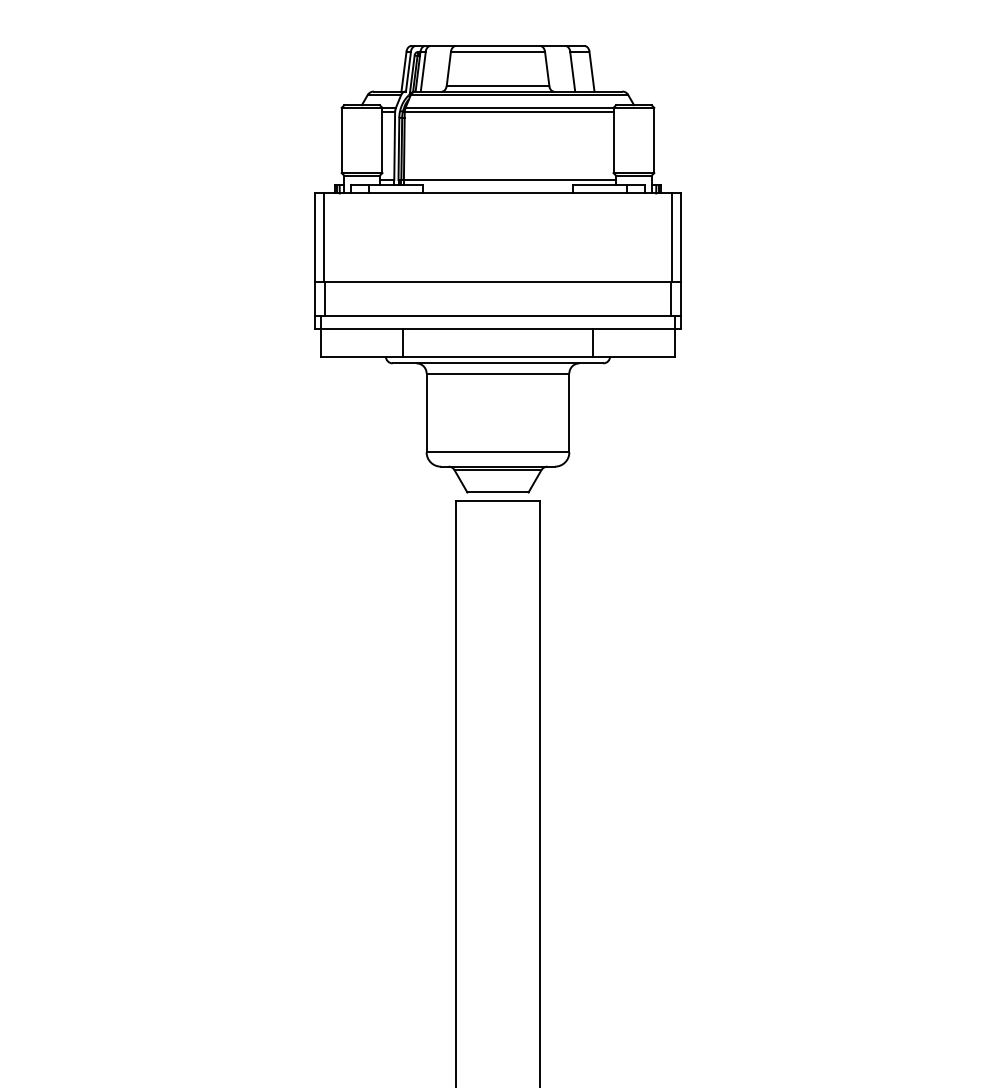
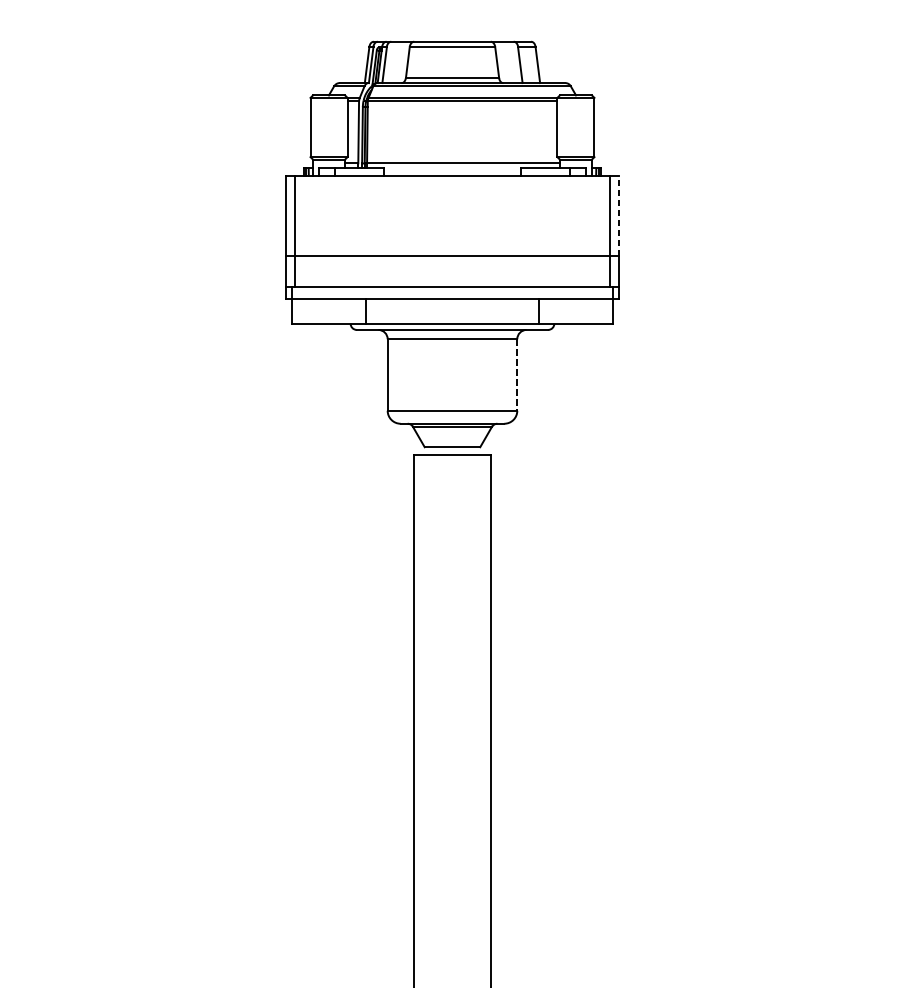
line: (681, 237) -> (619, 215), solid -> dashed
line: (569, 413) -> (517, 375), solid -> dashed

